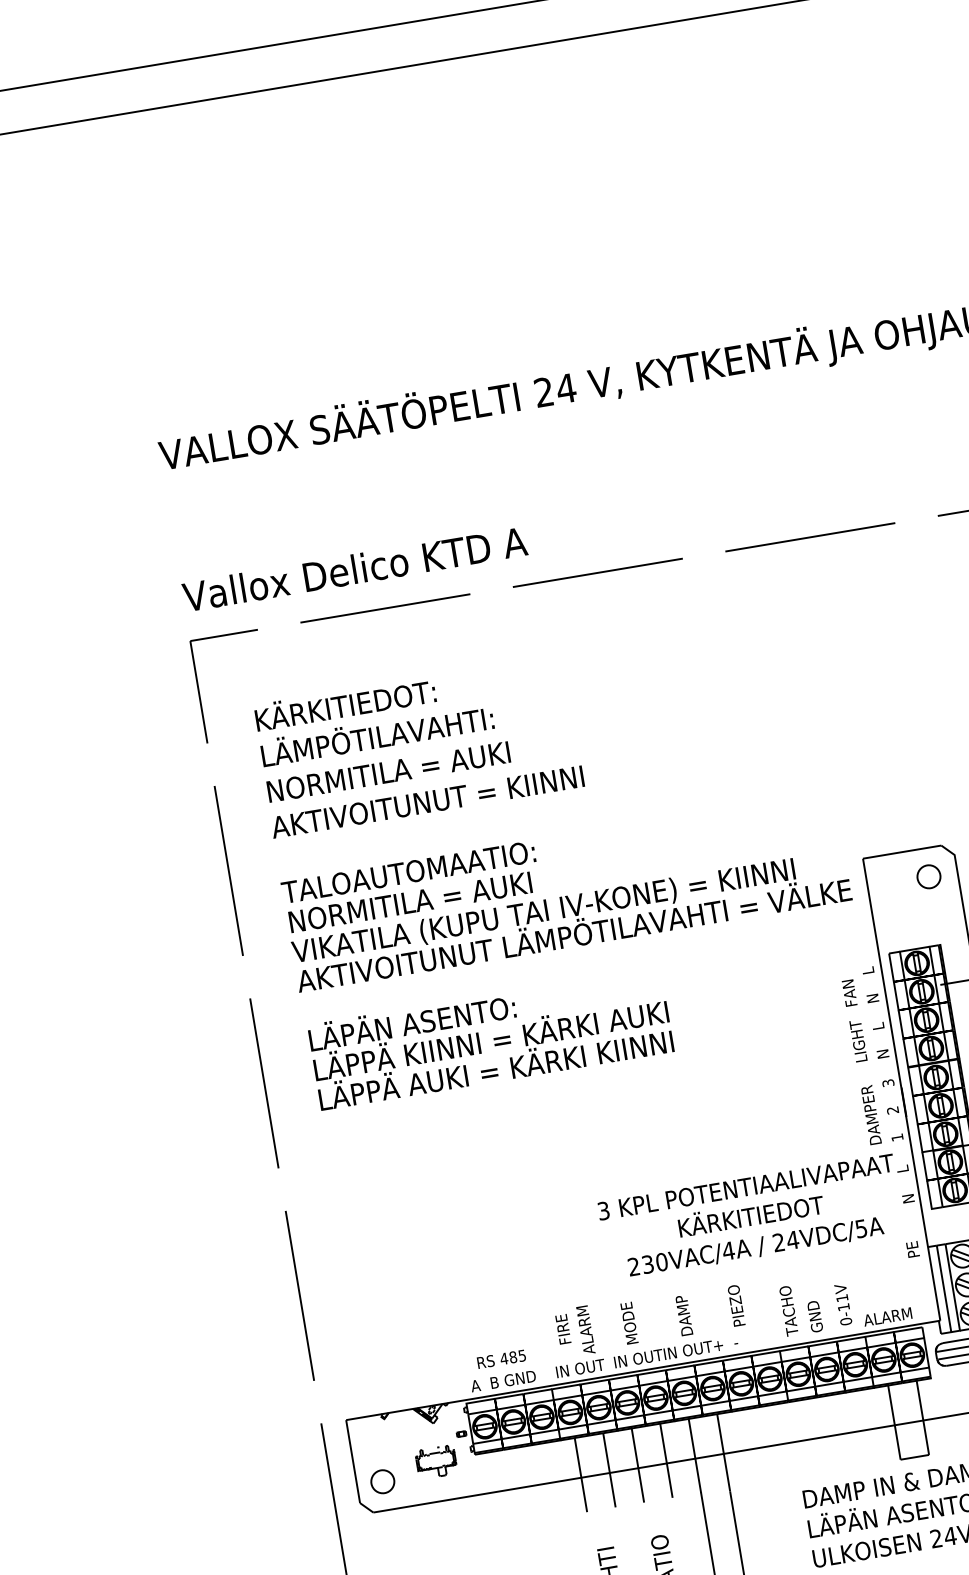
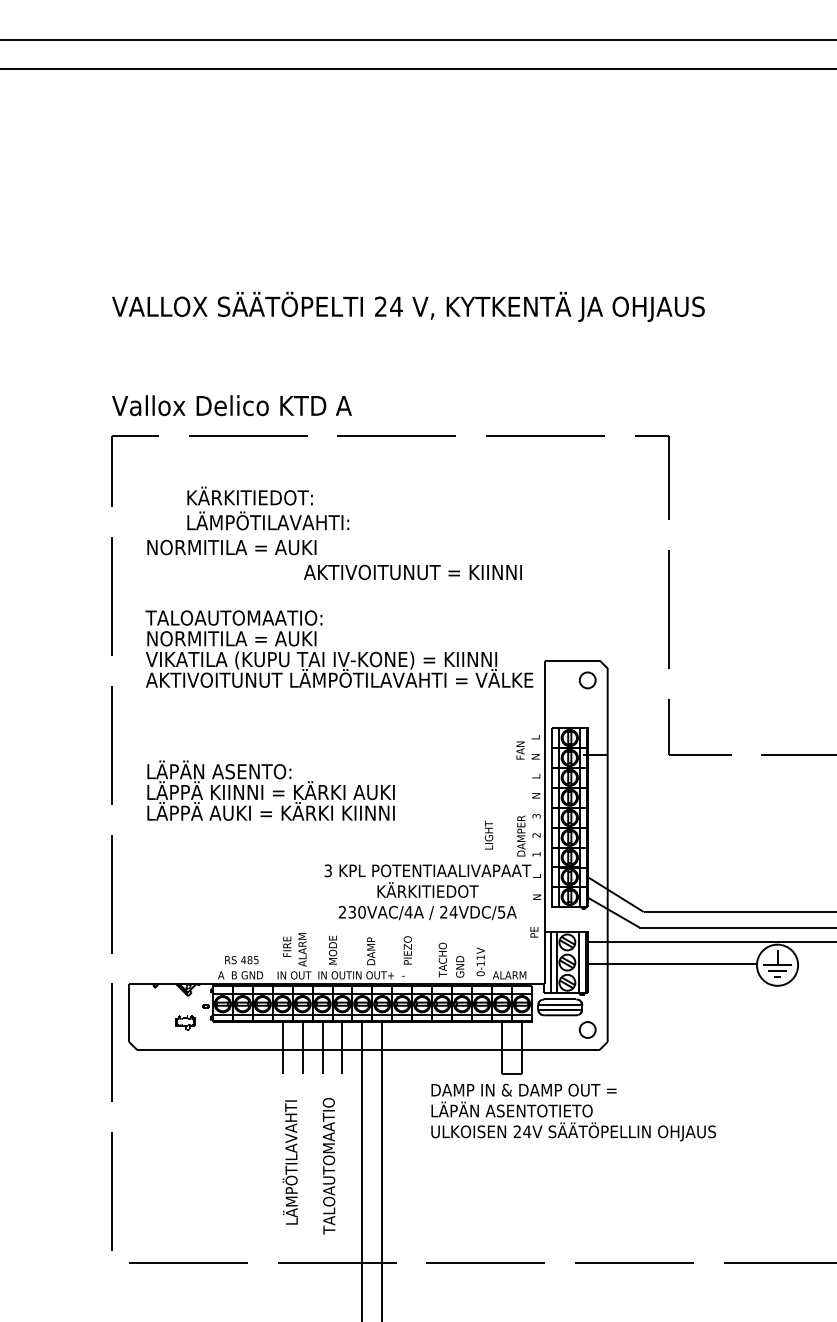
text: (374, 717) -> (268, 508), moved
text: (426, 802) -> (412, 572), moved
text: (490, 1038) -> (270, 790), moved
text: (857, 1040) -> (488, 834), moved
part: (435, 1461) -> (185, 1022), size x0.7
circle: (381, 1481) -> (146, 1029), removed

